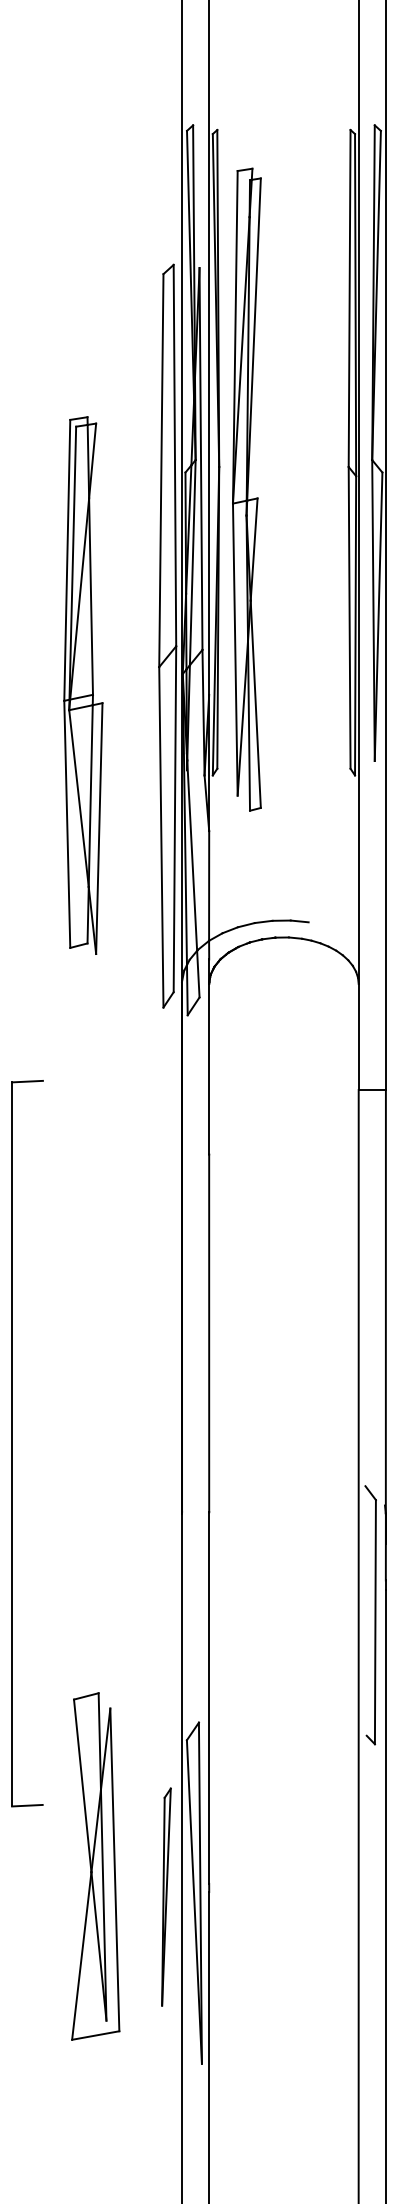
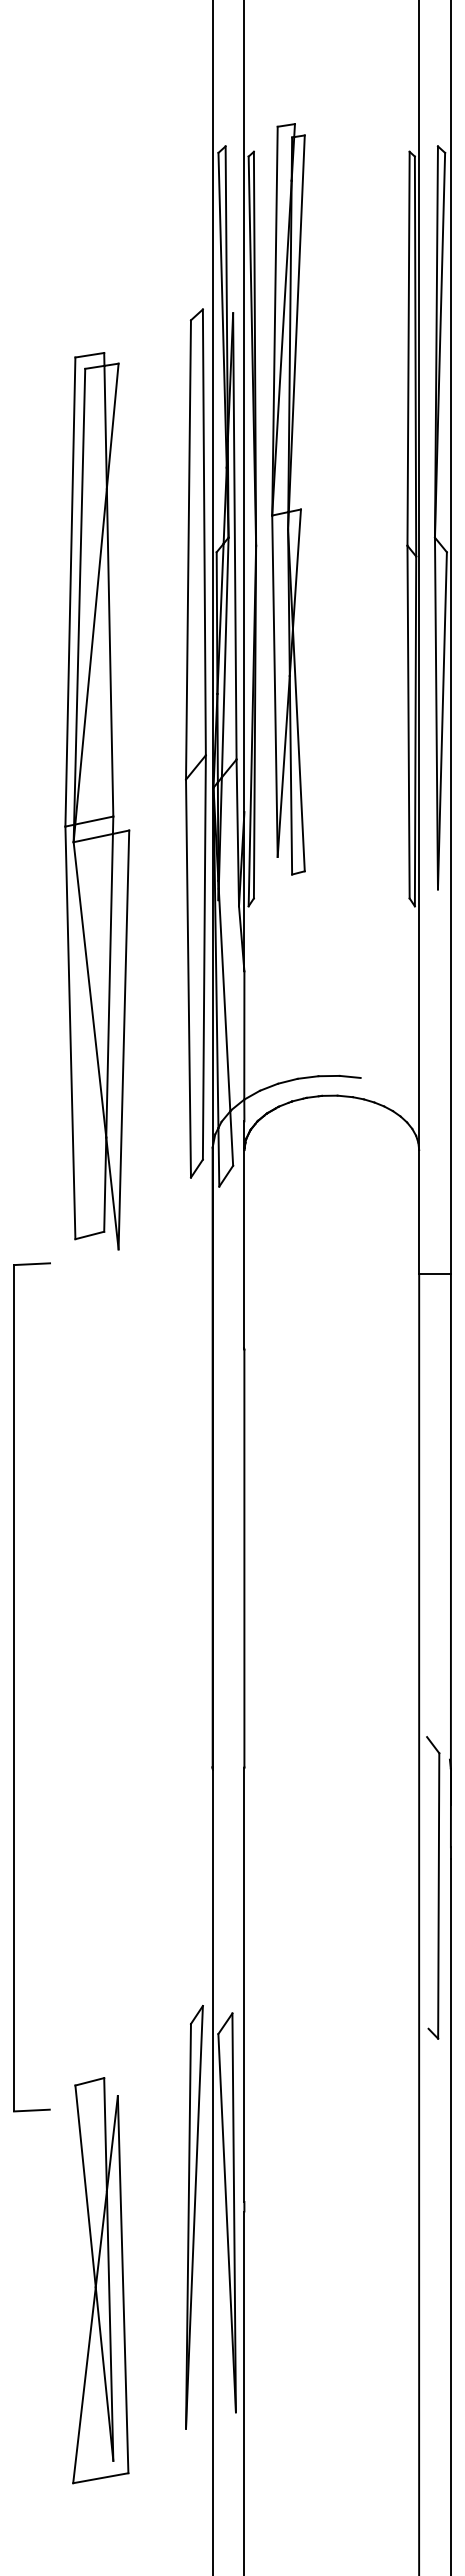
part: (246, 489) -> (288, 499), moved
part: (83, 685) -> (97, 801), size x1.43
part: (95, 1866) -> (100, 2280), moved
part: (166, 1897) -> (194, 2217), size x1.67

